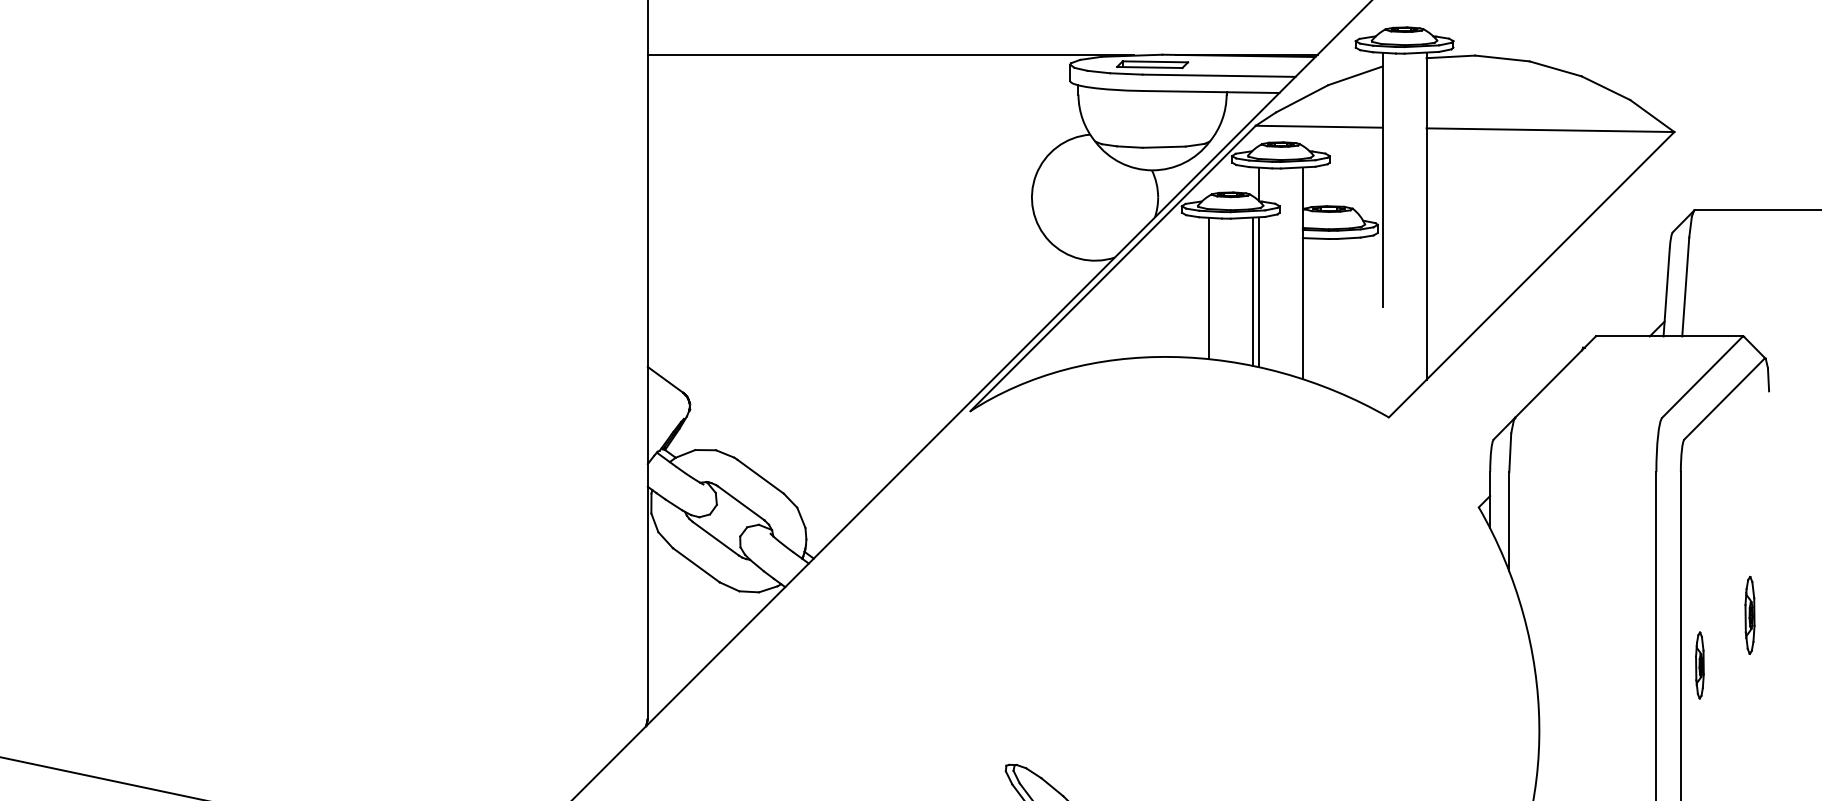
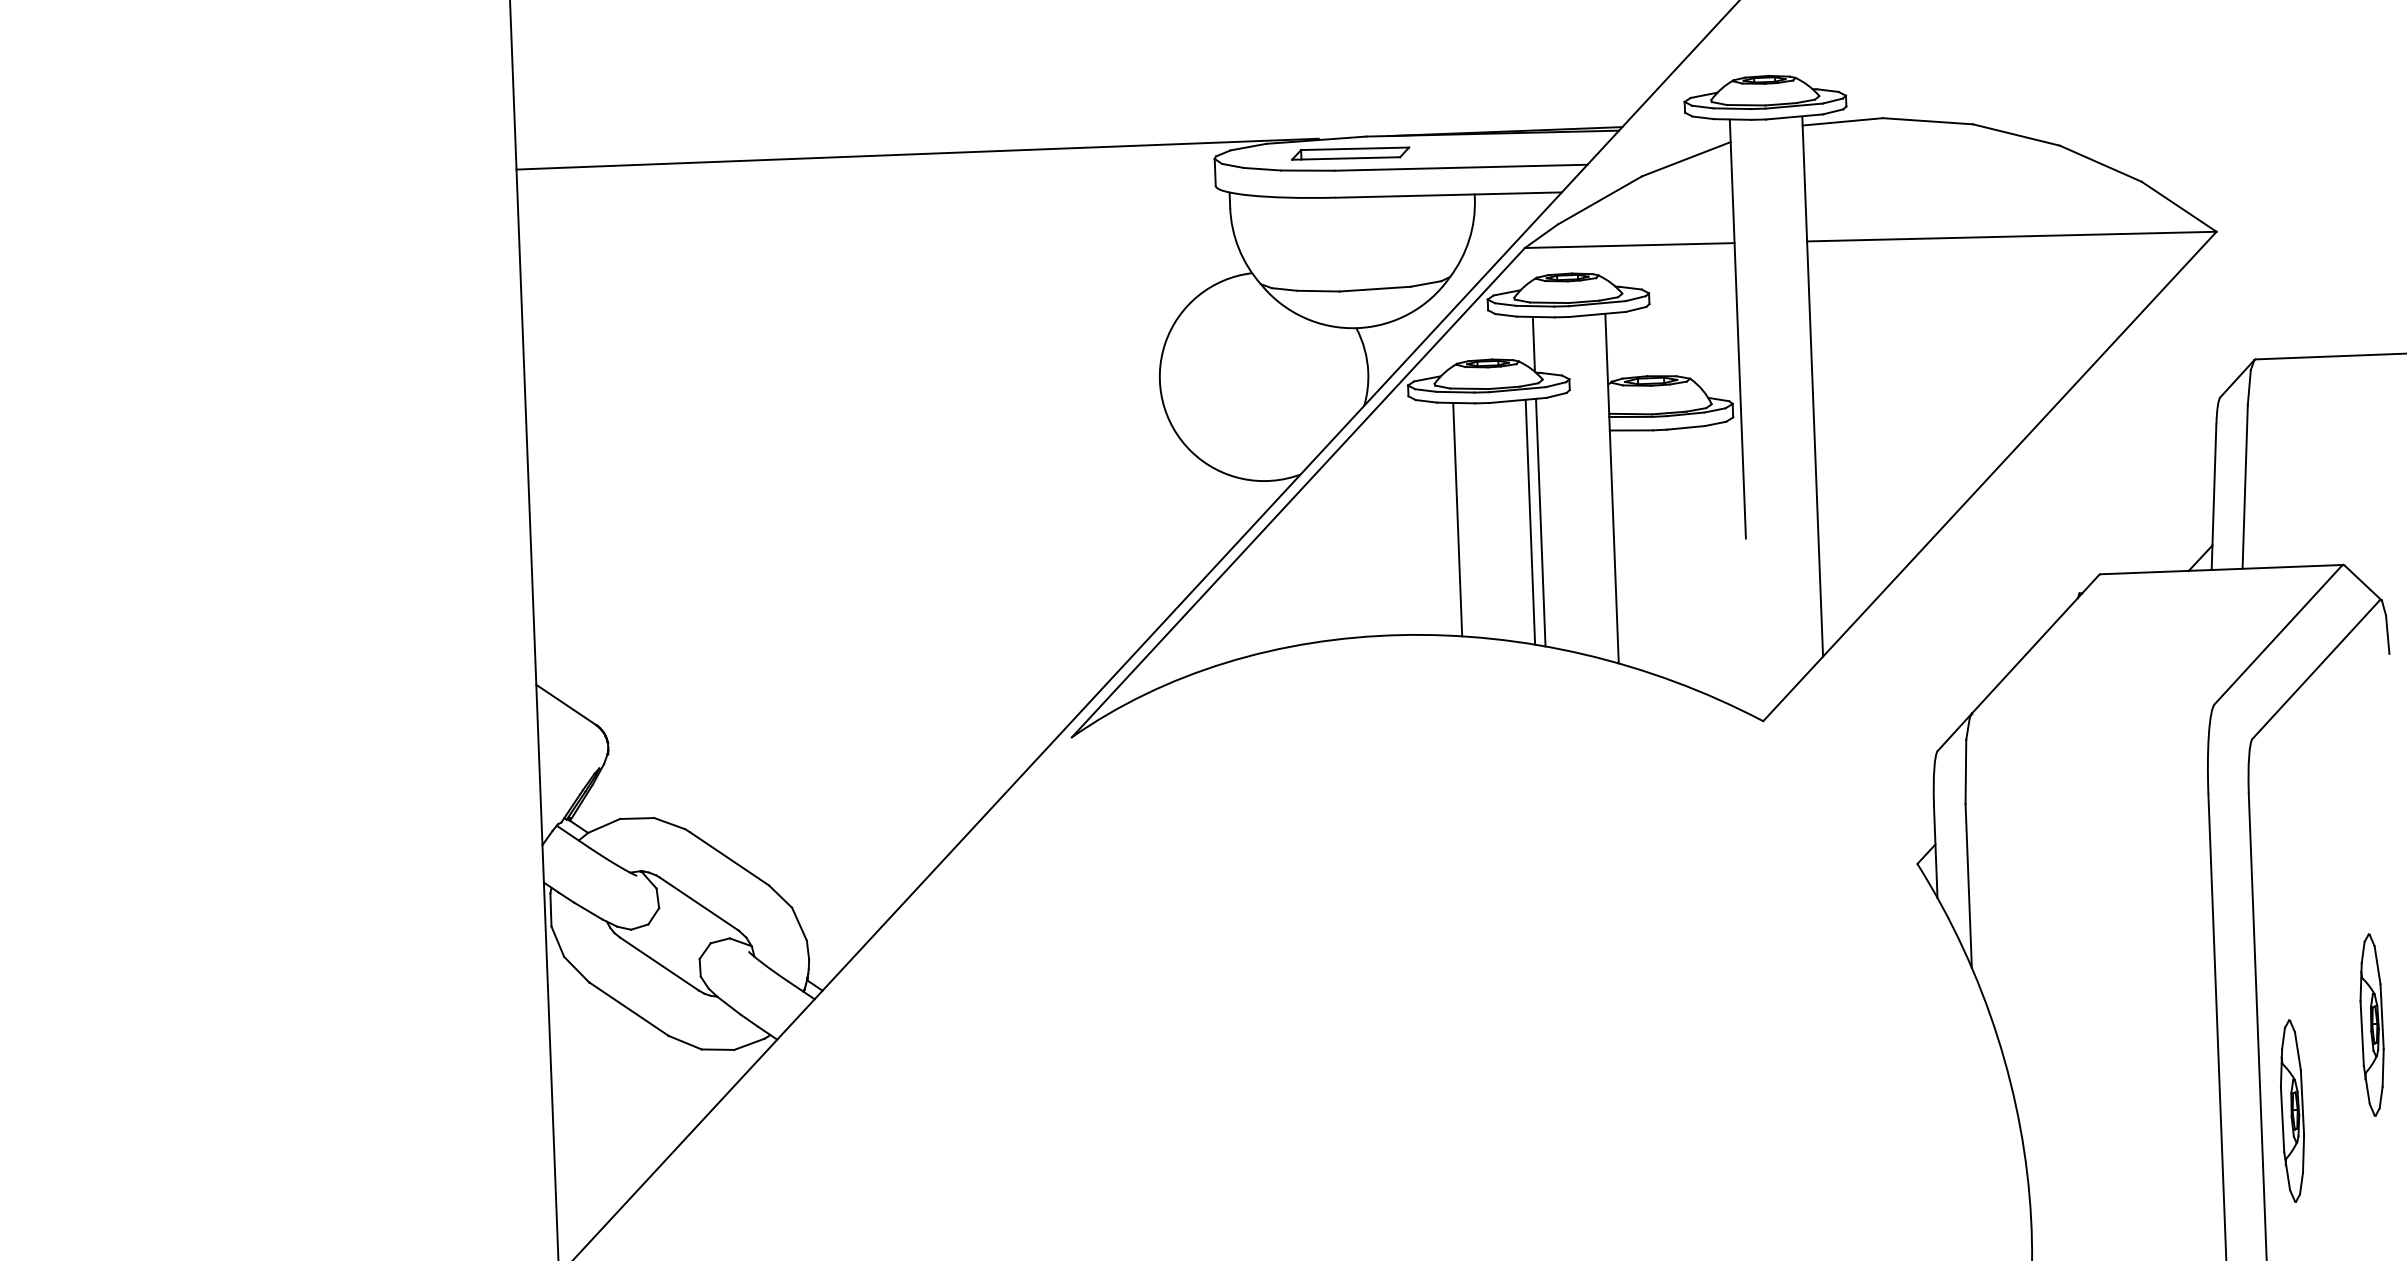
part: (1749, 615) -> (2371, 1025), size x1.43
part: (1699, 665) -> (2291, 1111), size x1.67

